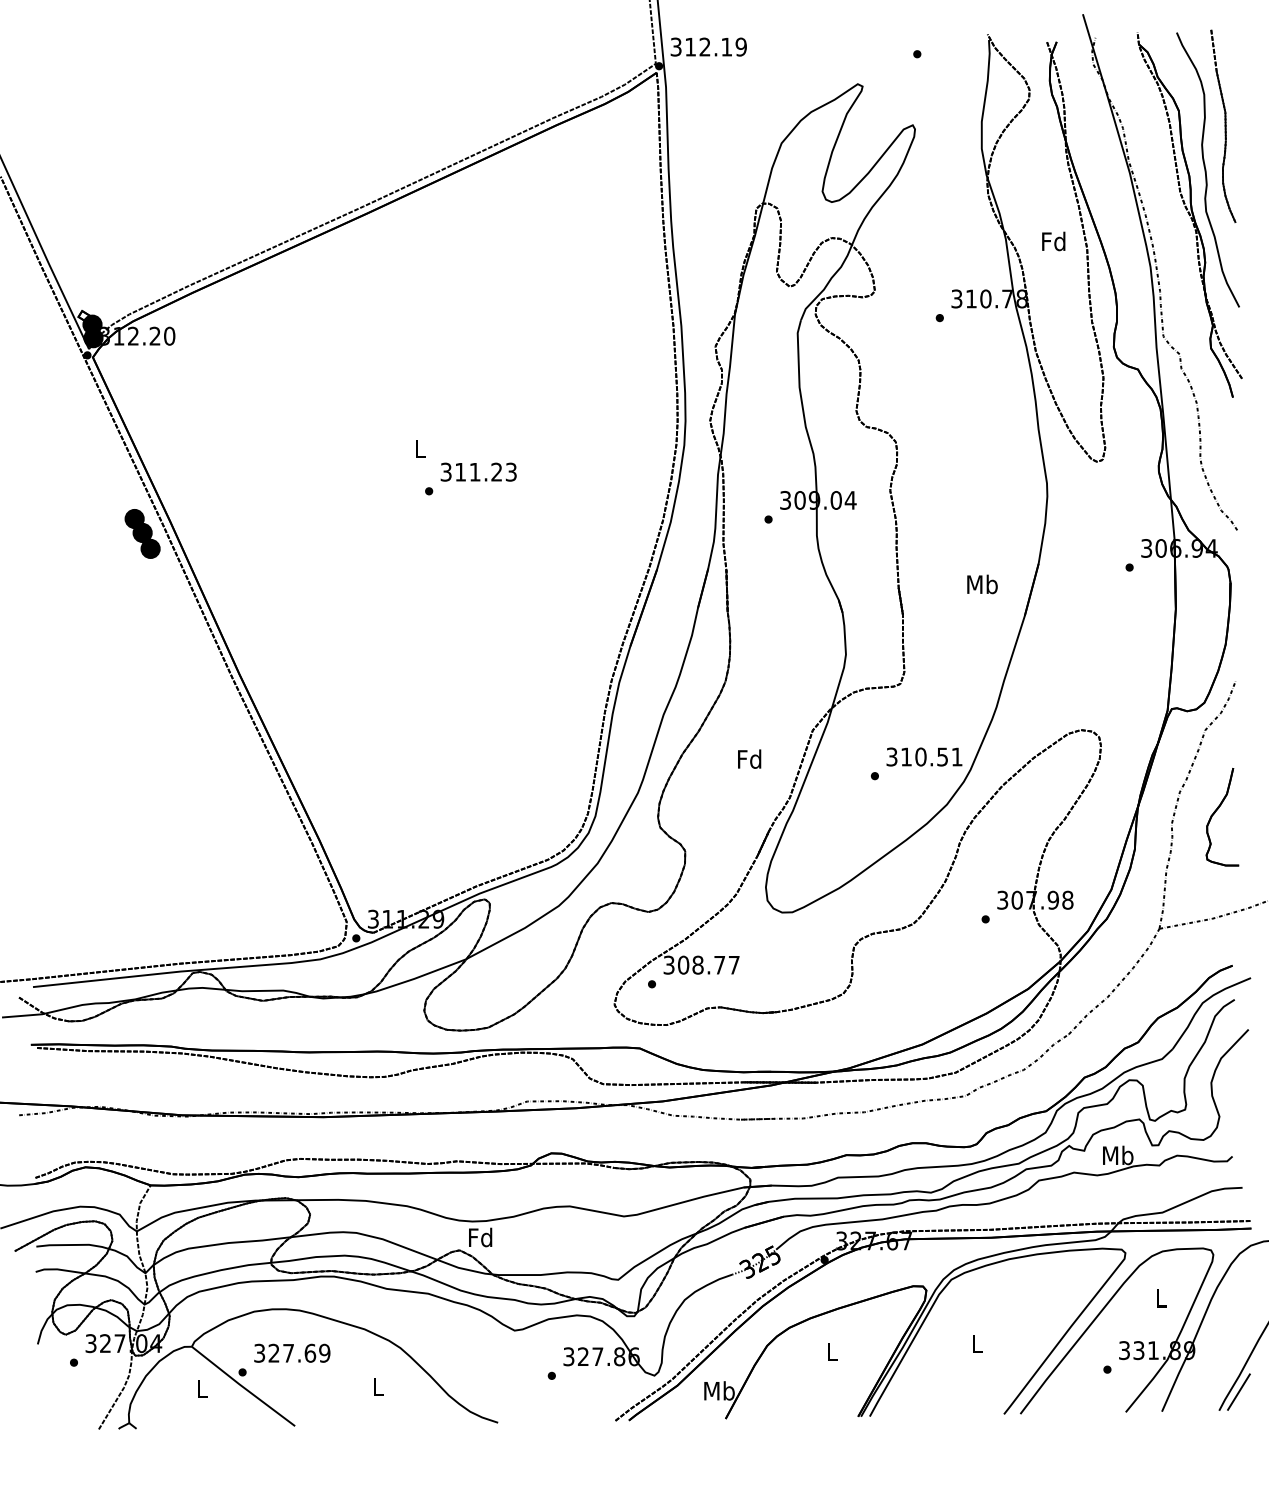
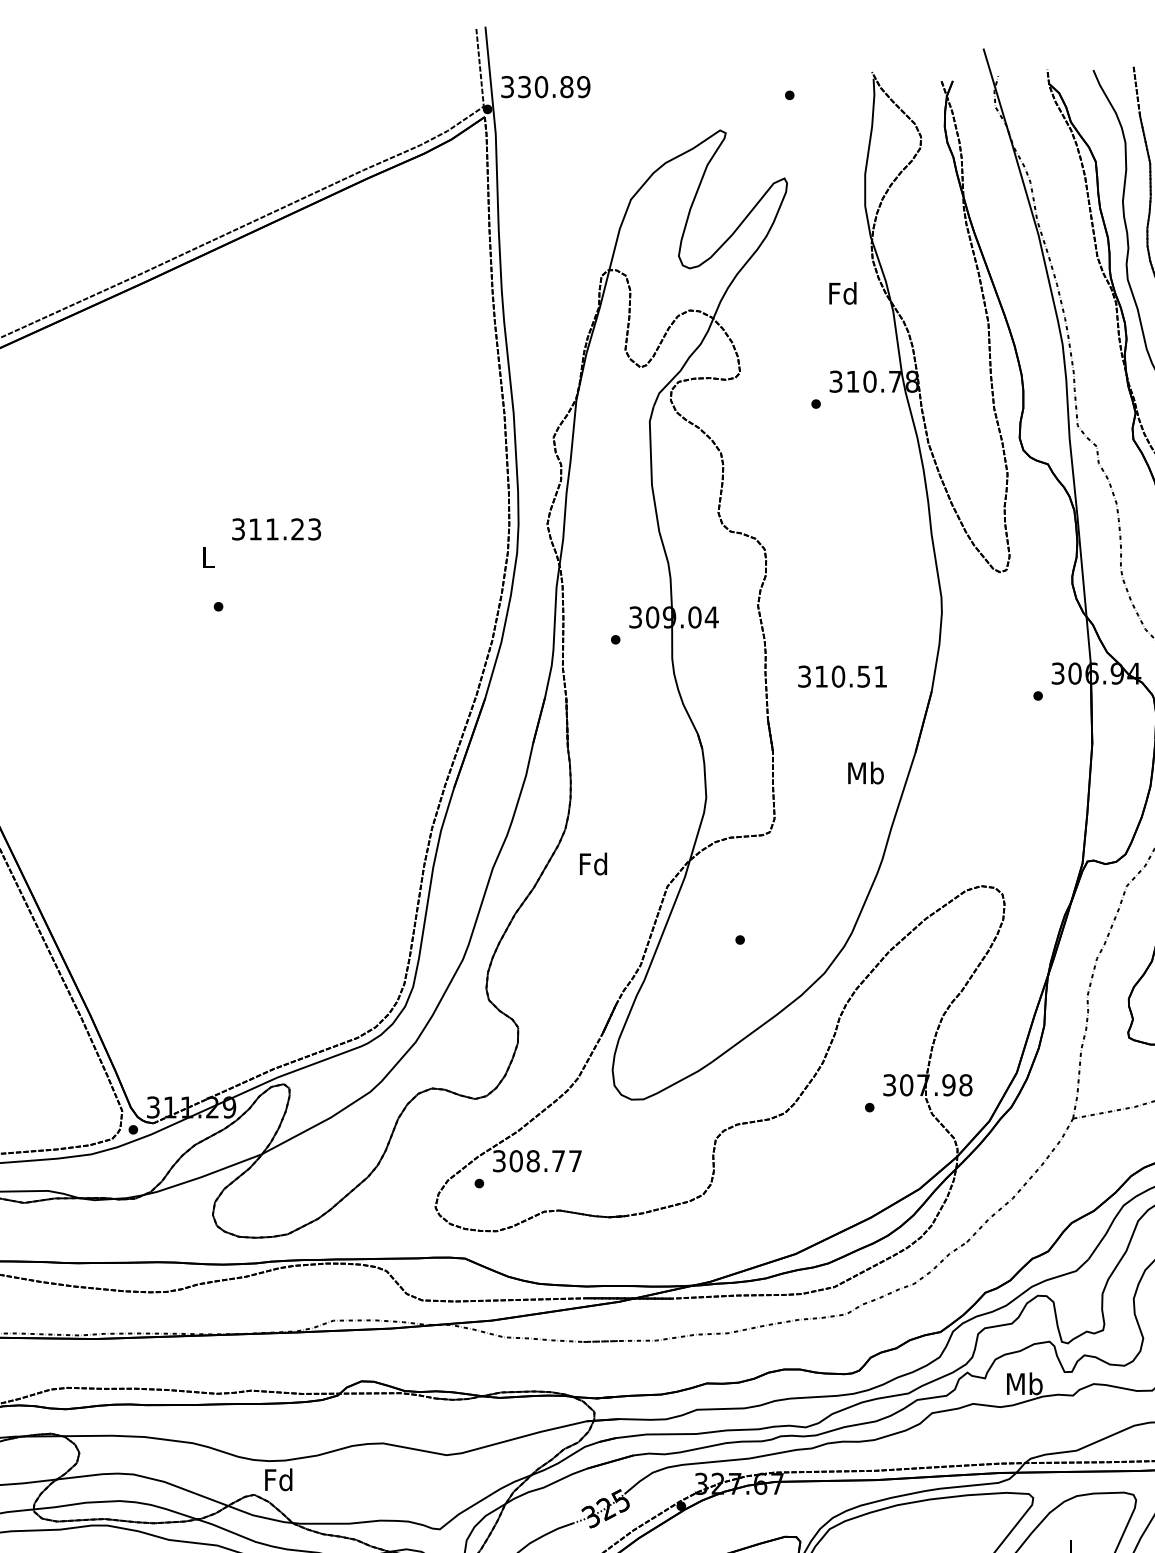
text: (708, 46) -> (545, 86), 312.19 -> 330.89
text: (1053, 241) -> (842, 293), moved
text: (478, 471) -> (276, 528), moved
text: (982, 584) -> (866, 773), moved
text: (924, 756) -> (842, 676), moved
text: (749, 758) -> (593, 863), moved

